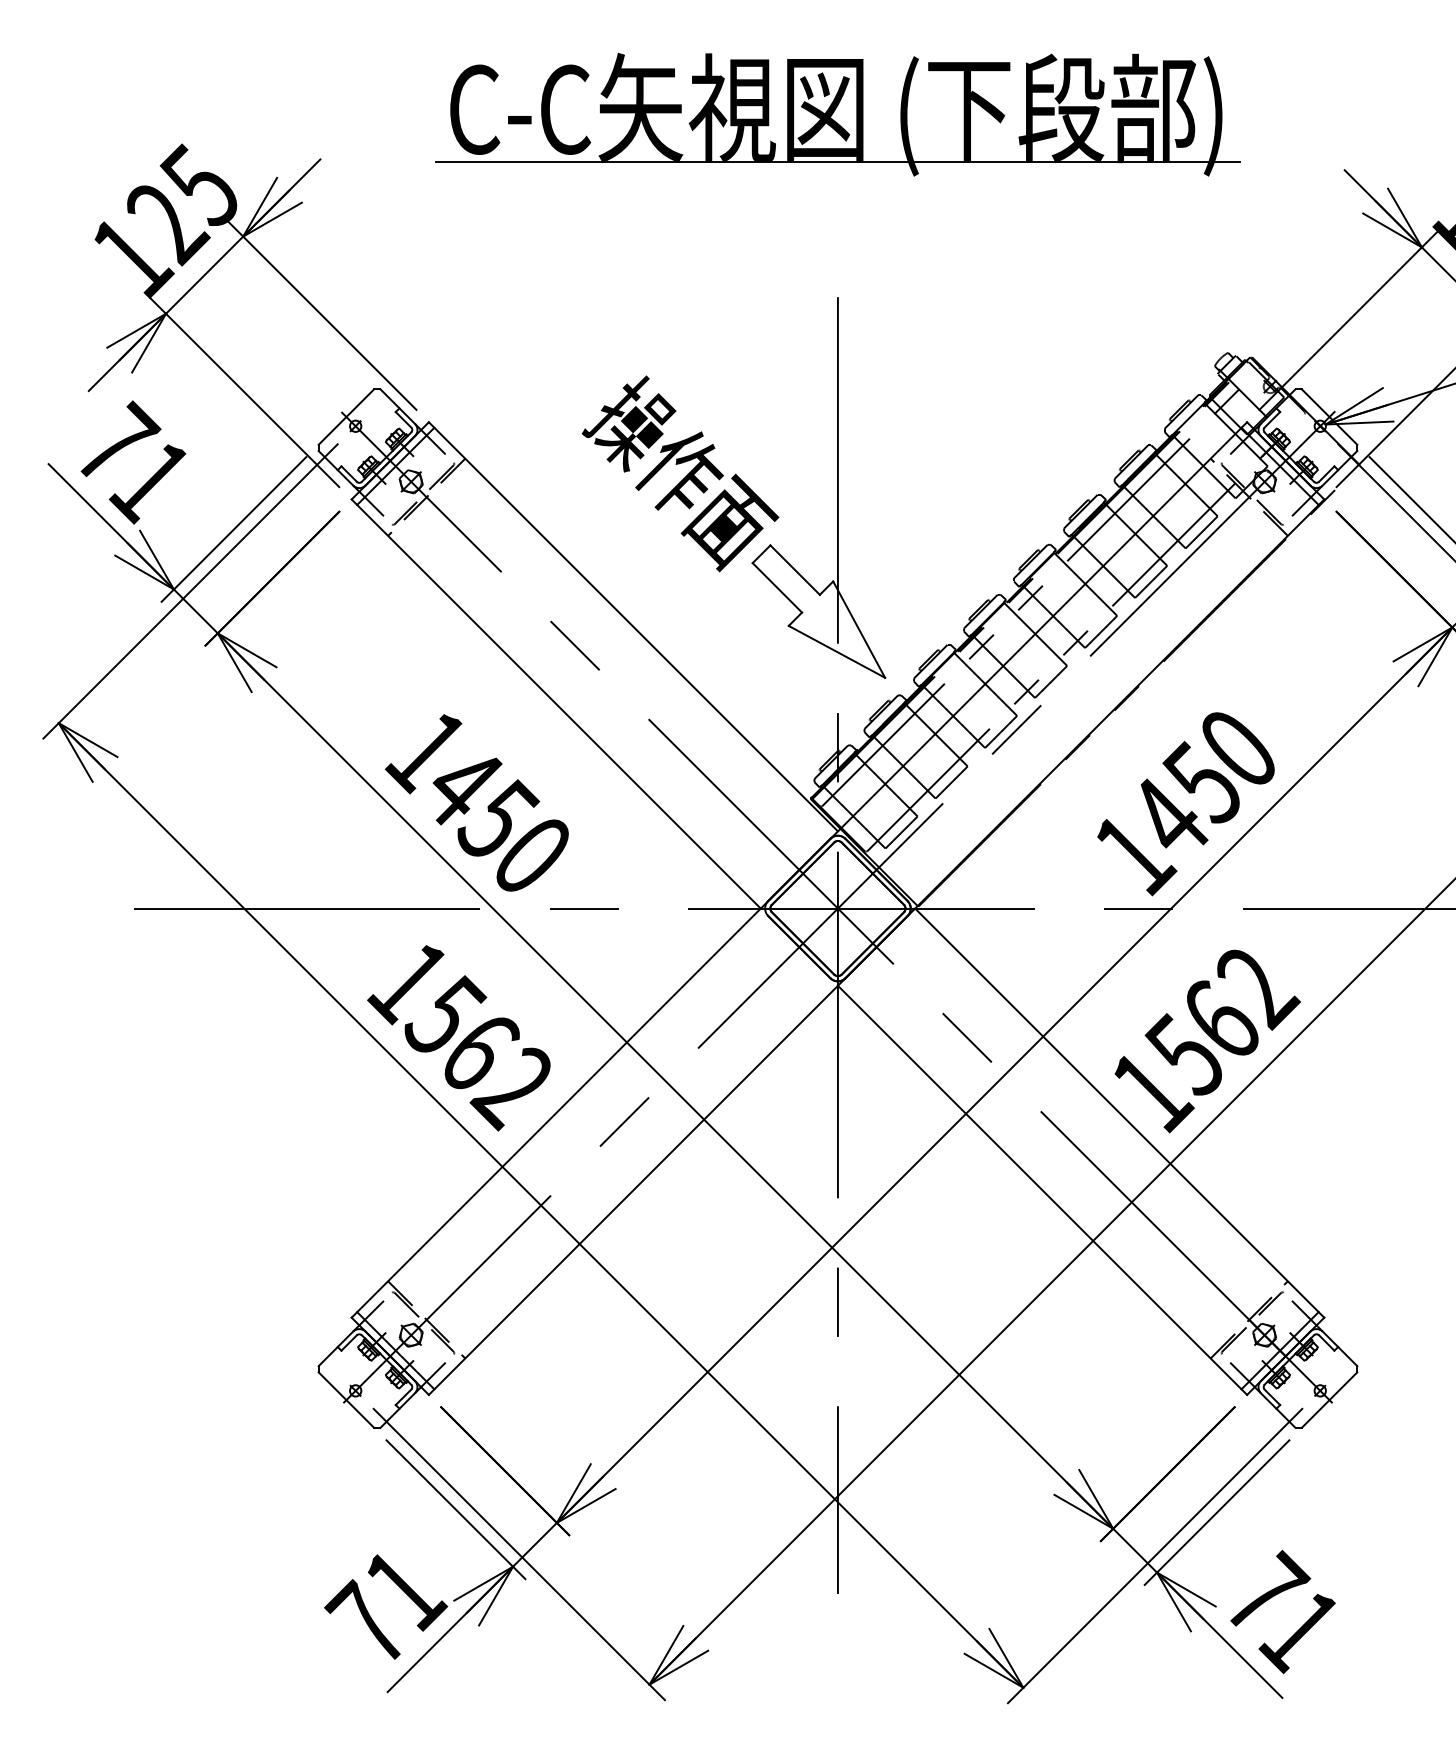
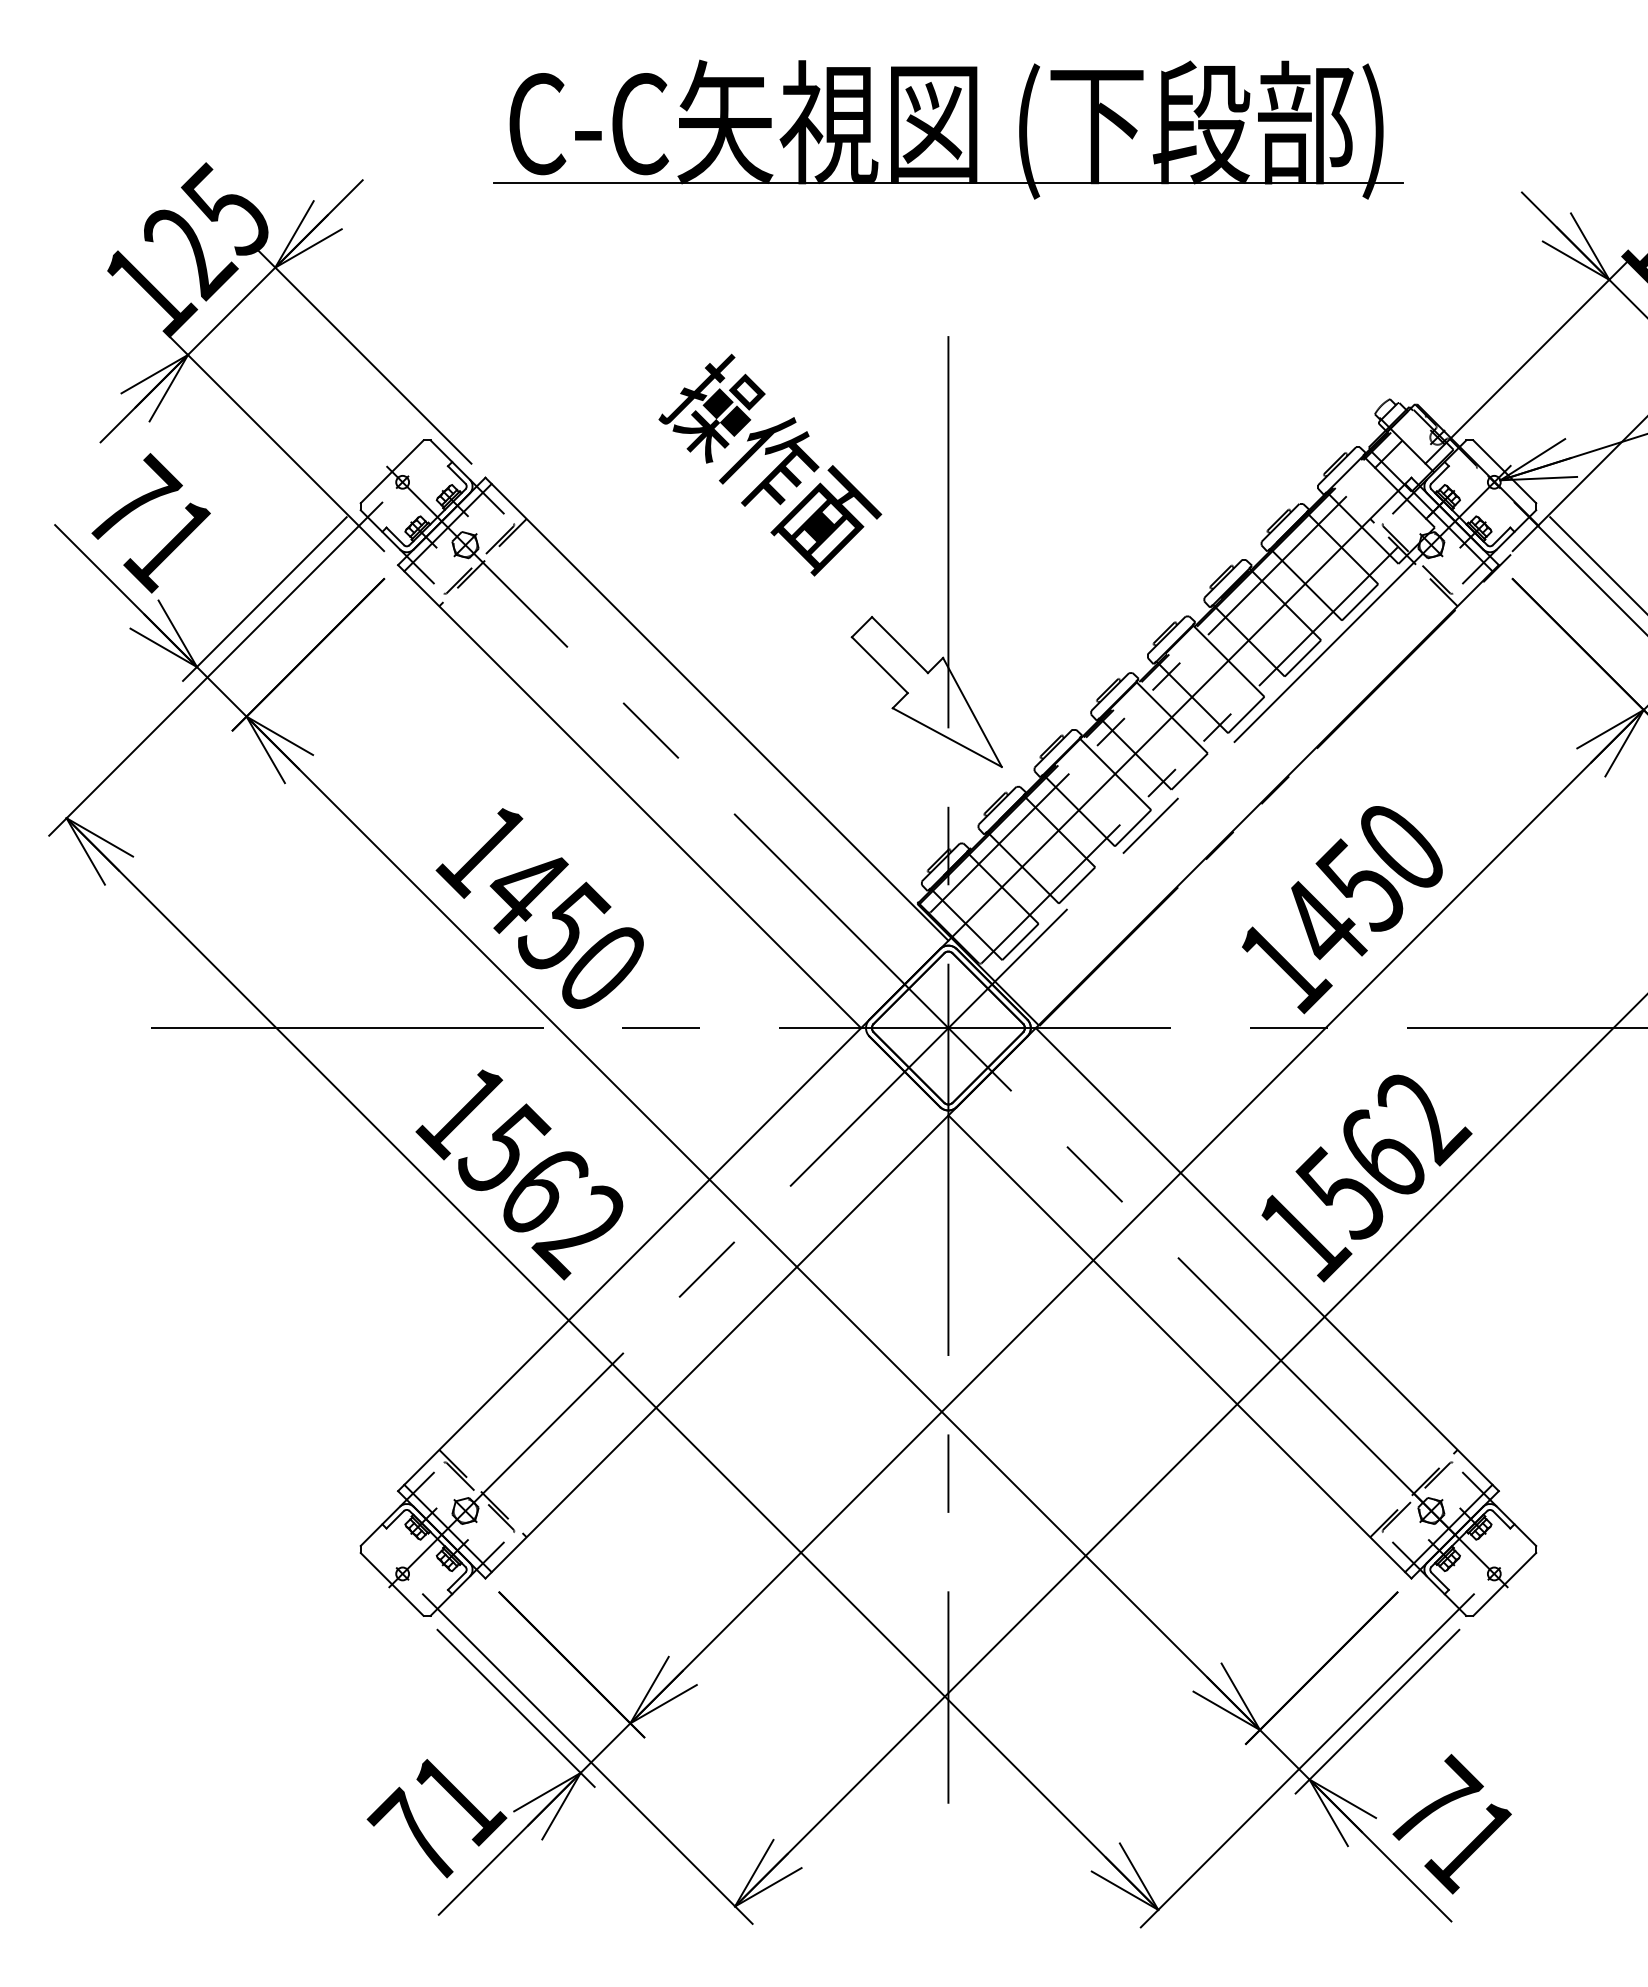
text: (680, 473) -> (770, 464), moved

